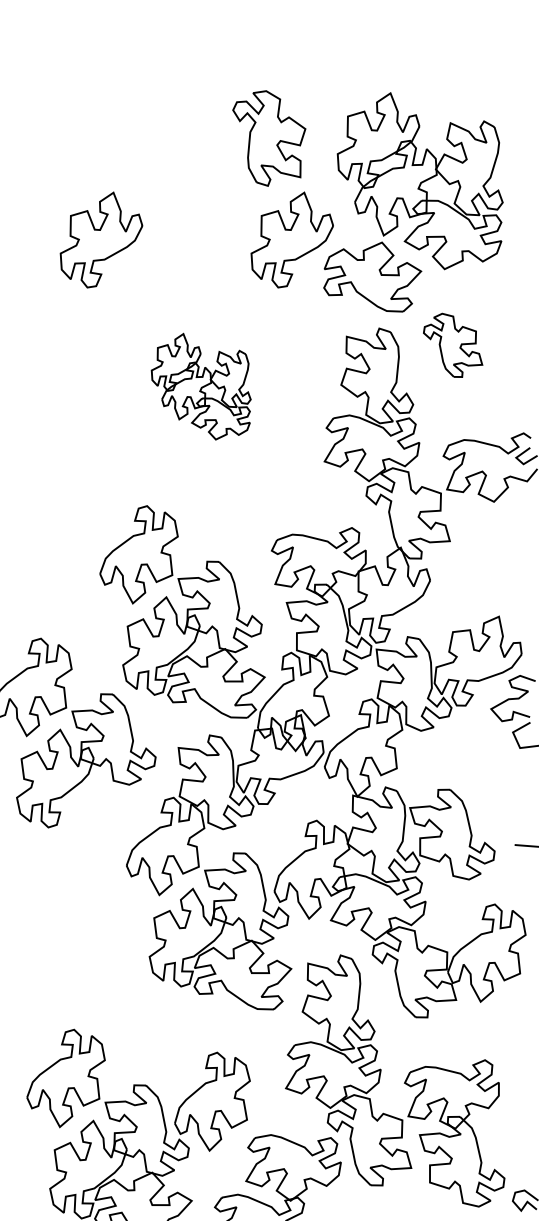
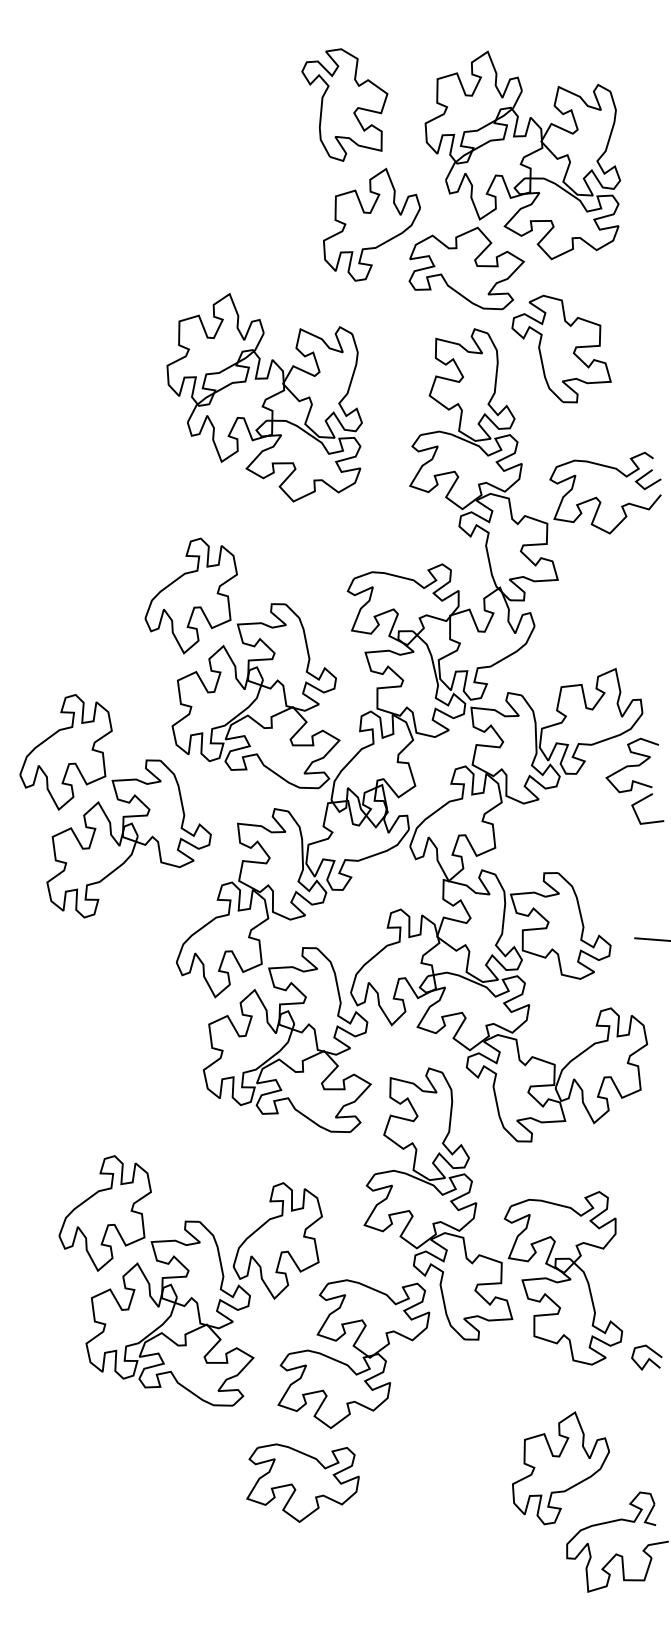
part: (101, 239) -> (146, 224), removed
part: (453, 344) -> (561, 348), size x1.43
part: (201, 386) -> (264, 397), size x1.67

